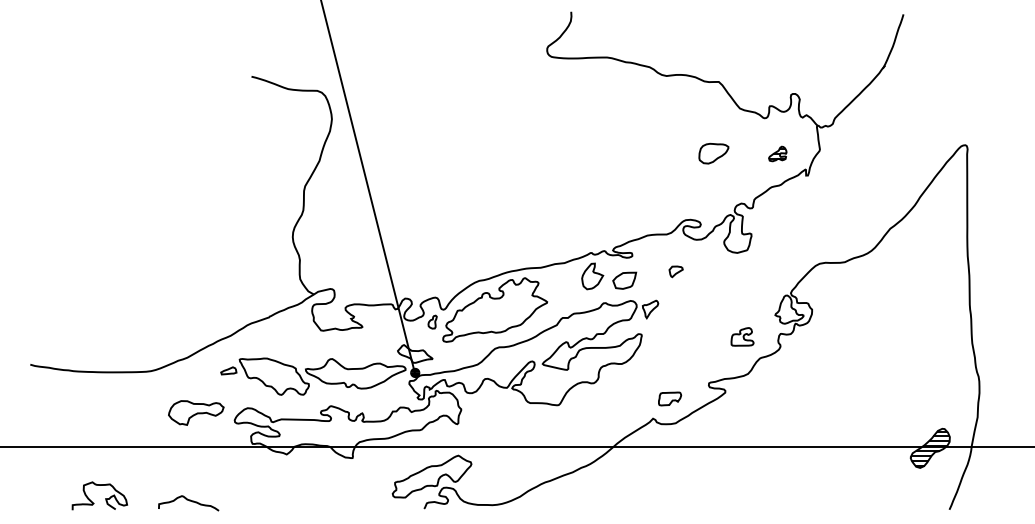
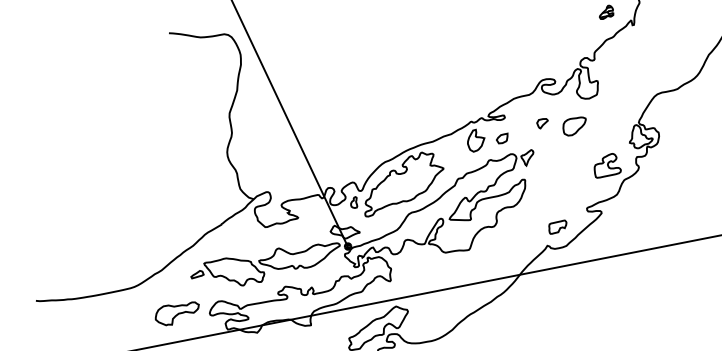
part: (713, 153) -> (574, 126), moved
part: (624, 280) -> (502, 138), size x0.62
part: (742, 336) -> (606, 165), size x1.43

